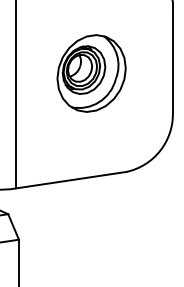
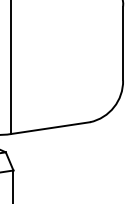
part: (92, 72) -> (65, 51), removed

